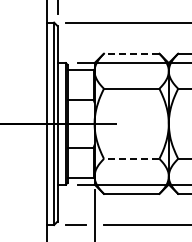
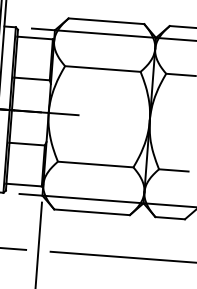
line: (131, 53) -> (106, 20), dashed -> solid
line: (131, 158) -> (95, 164), dashed -> solid

